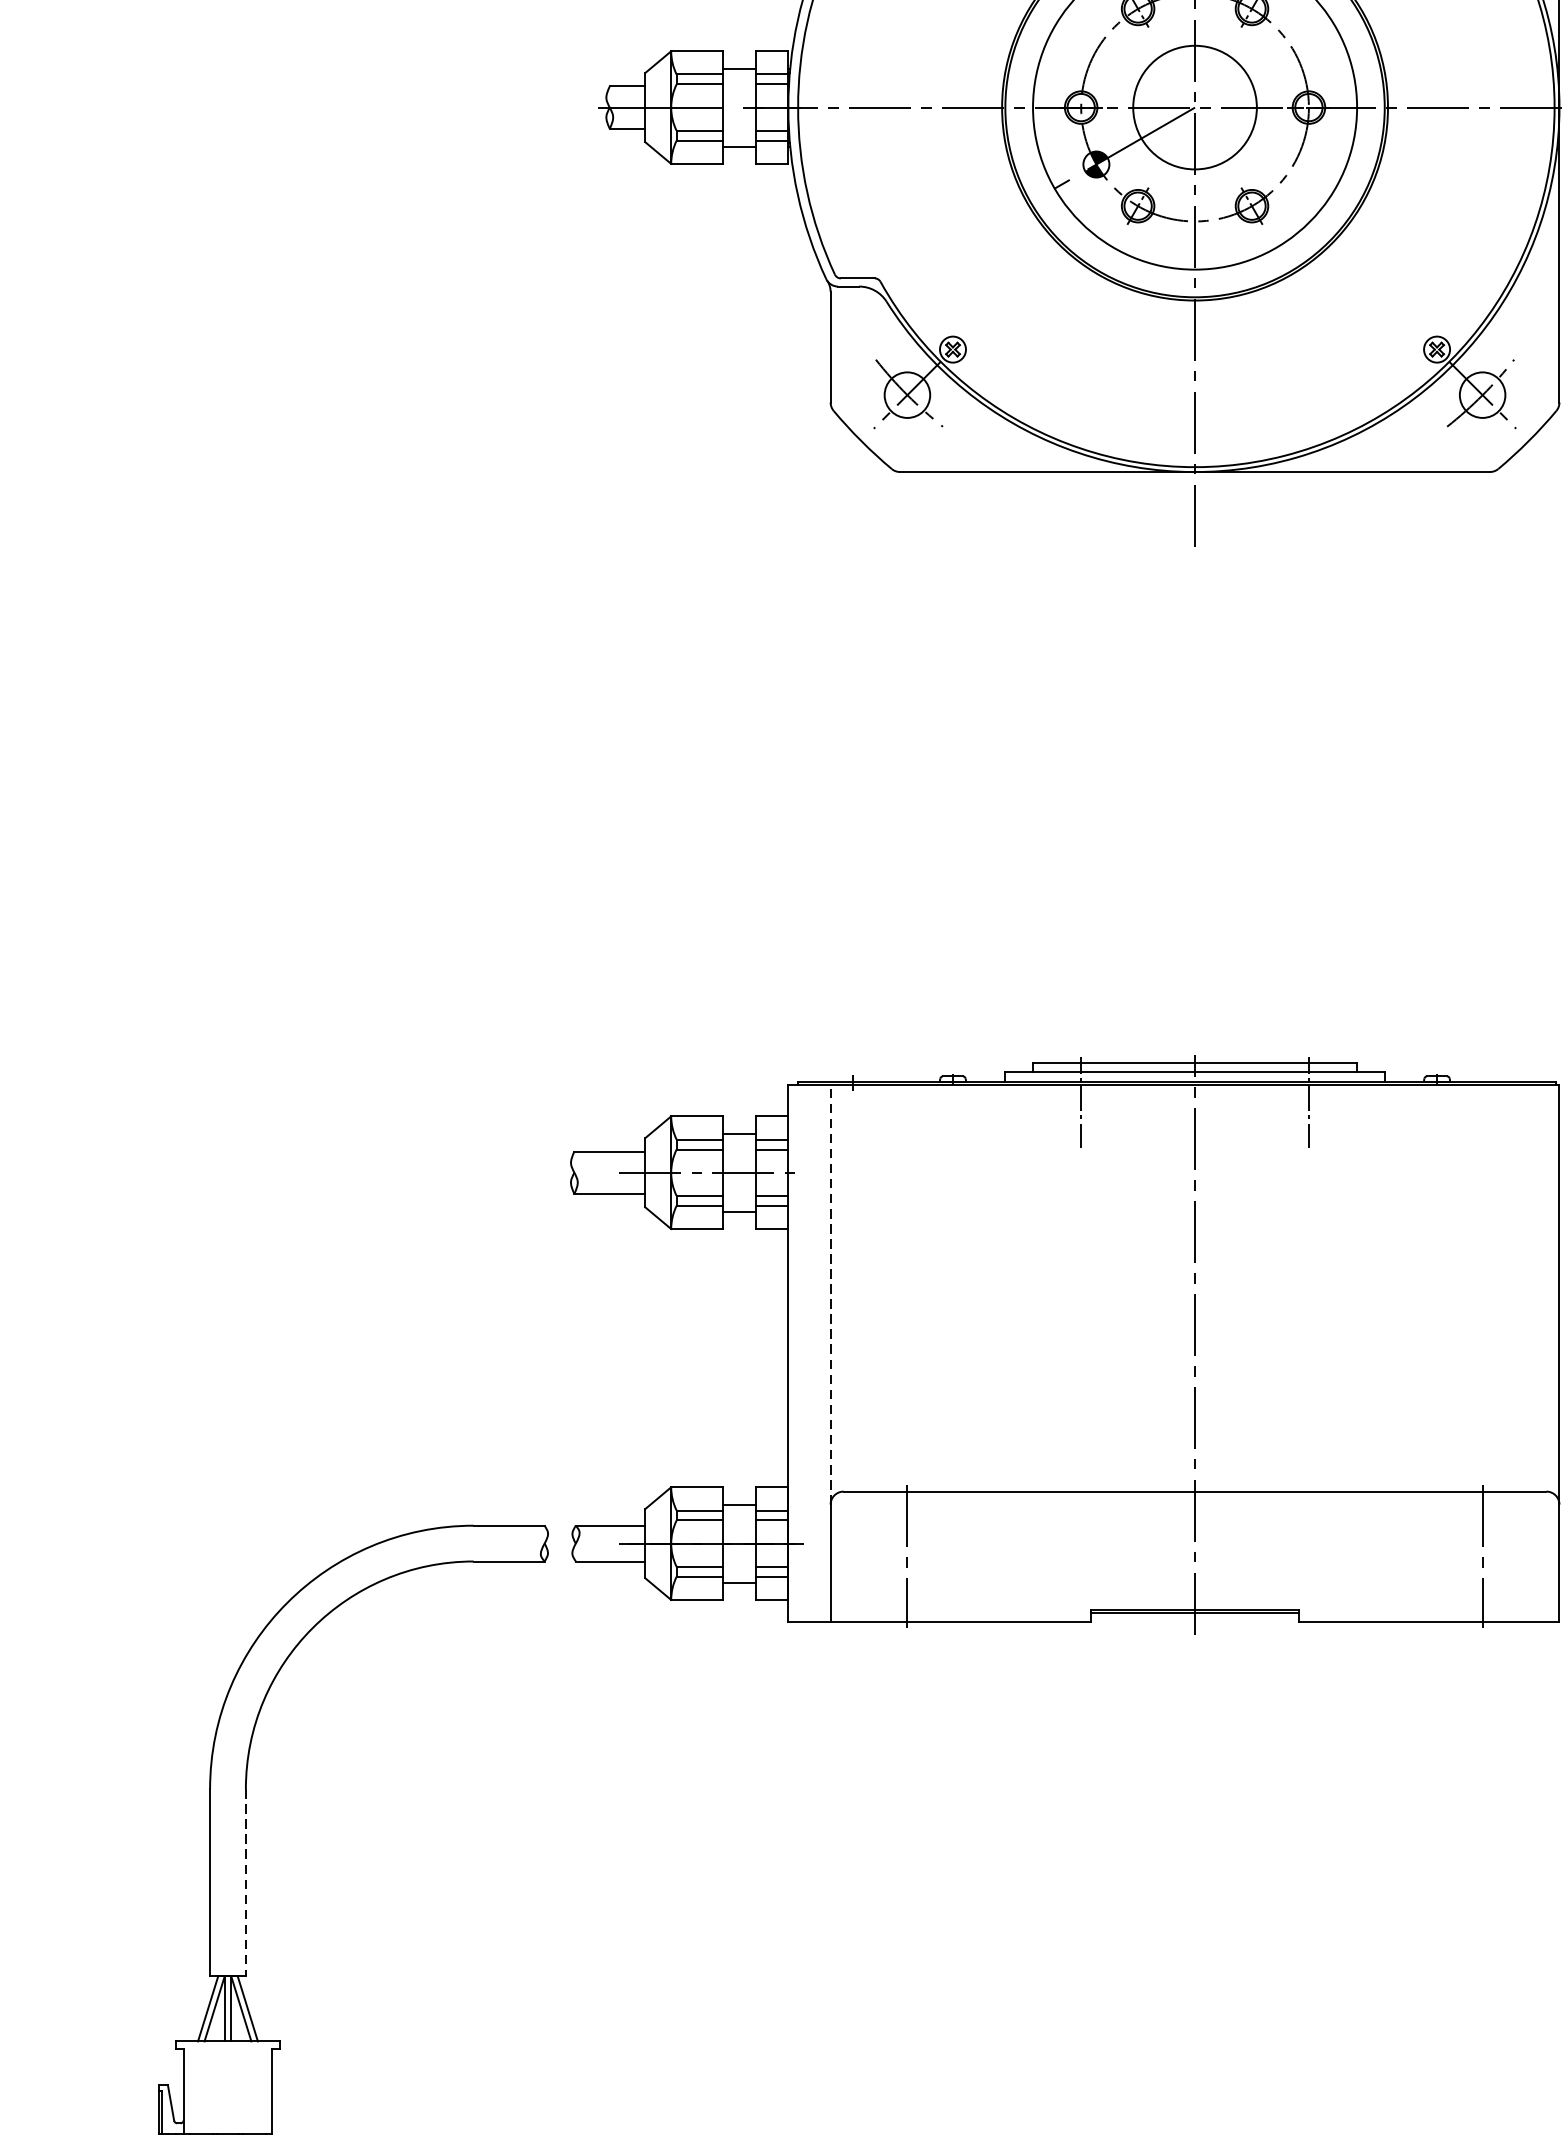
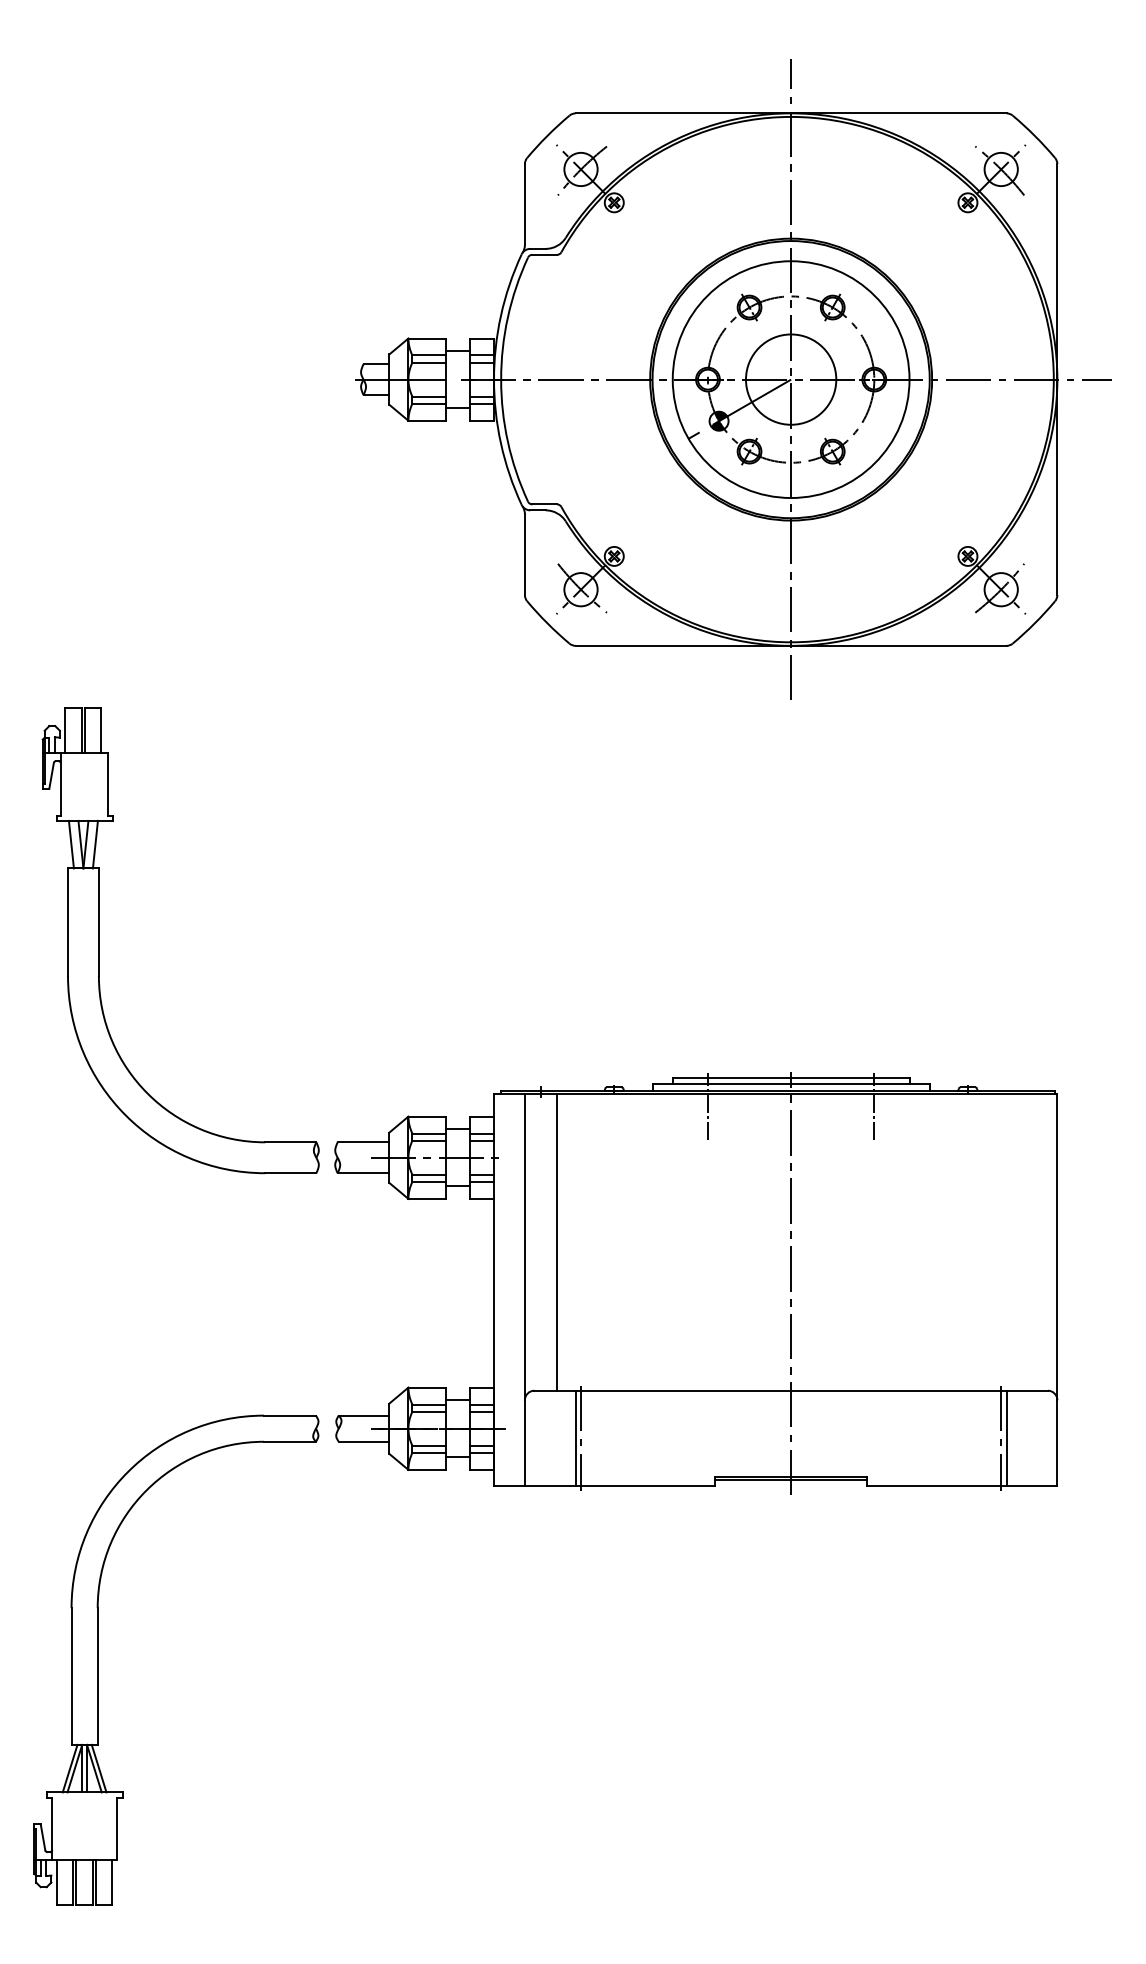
part: (248, 875) -> (99, 940), added
line: (875, 1287) -> (557, 1241), added
line: (830, 1294) -> (524, 1246), dashed -> solid
line: (899, 1555) -> (575, 1437), added
line: (1489, 1555) -> (1006, 1437), added
line: (245, 1884) -> (97, 1677), dashed -> solid

